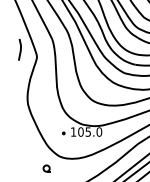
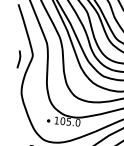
line: (20, 49) -> (19, 59), moved

